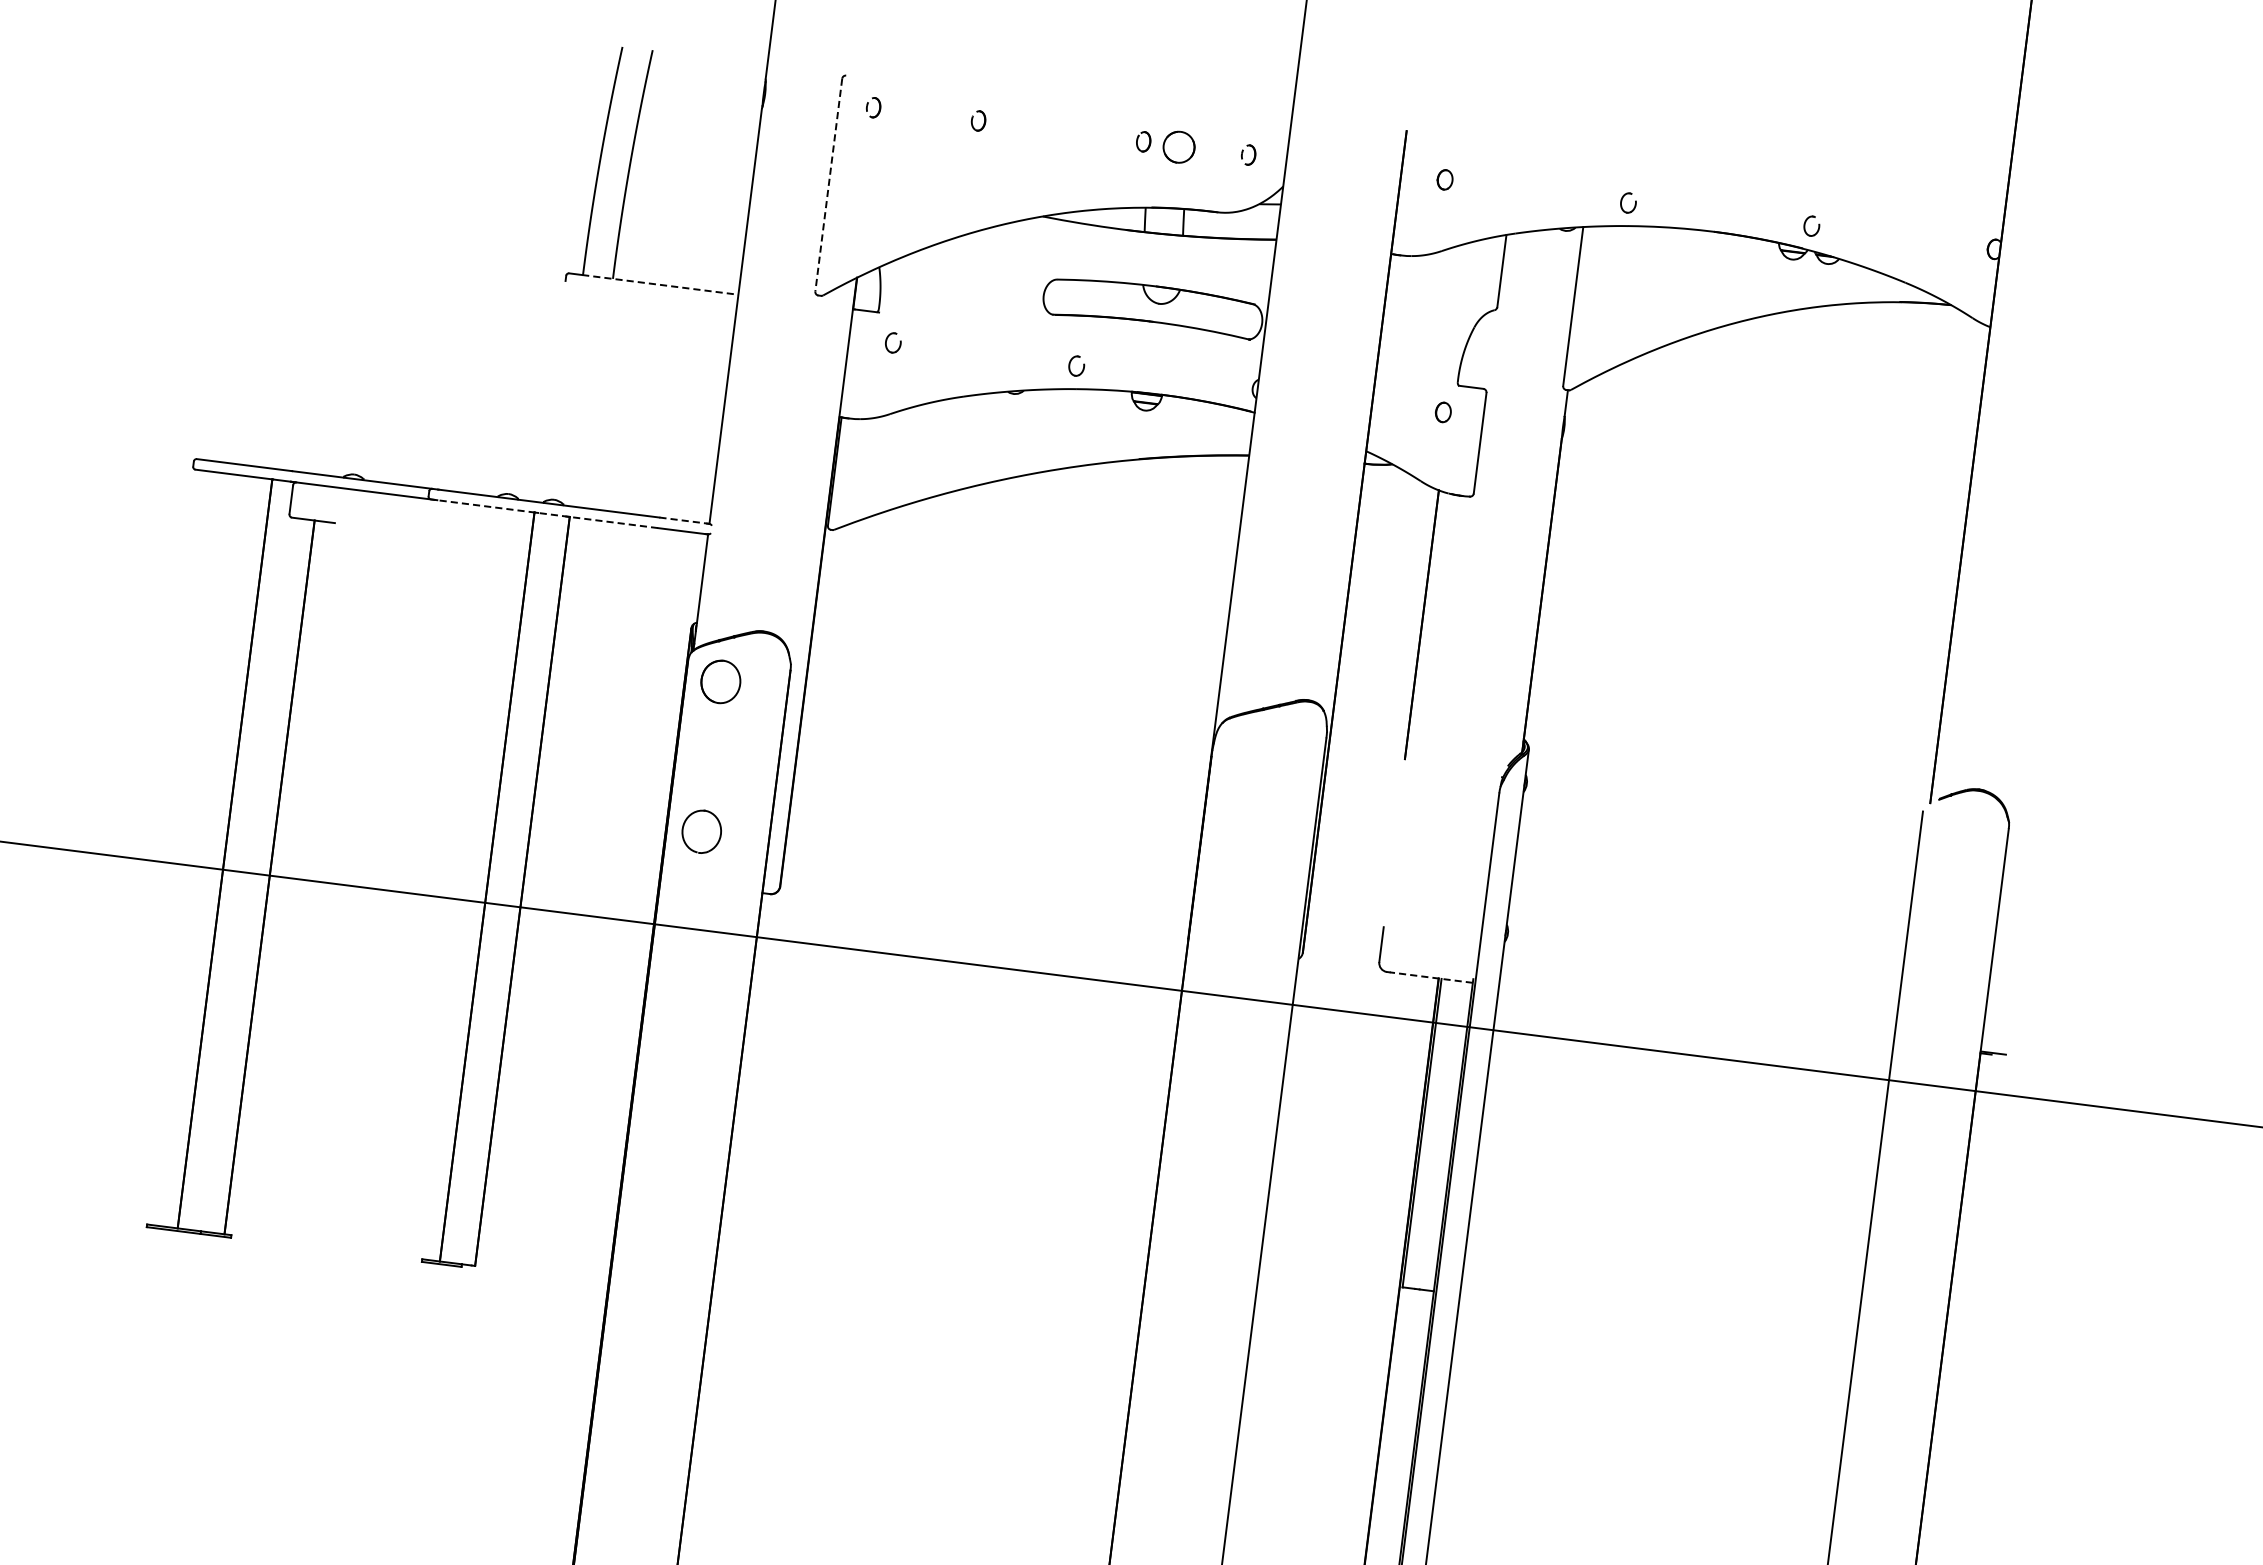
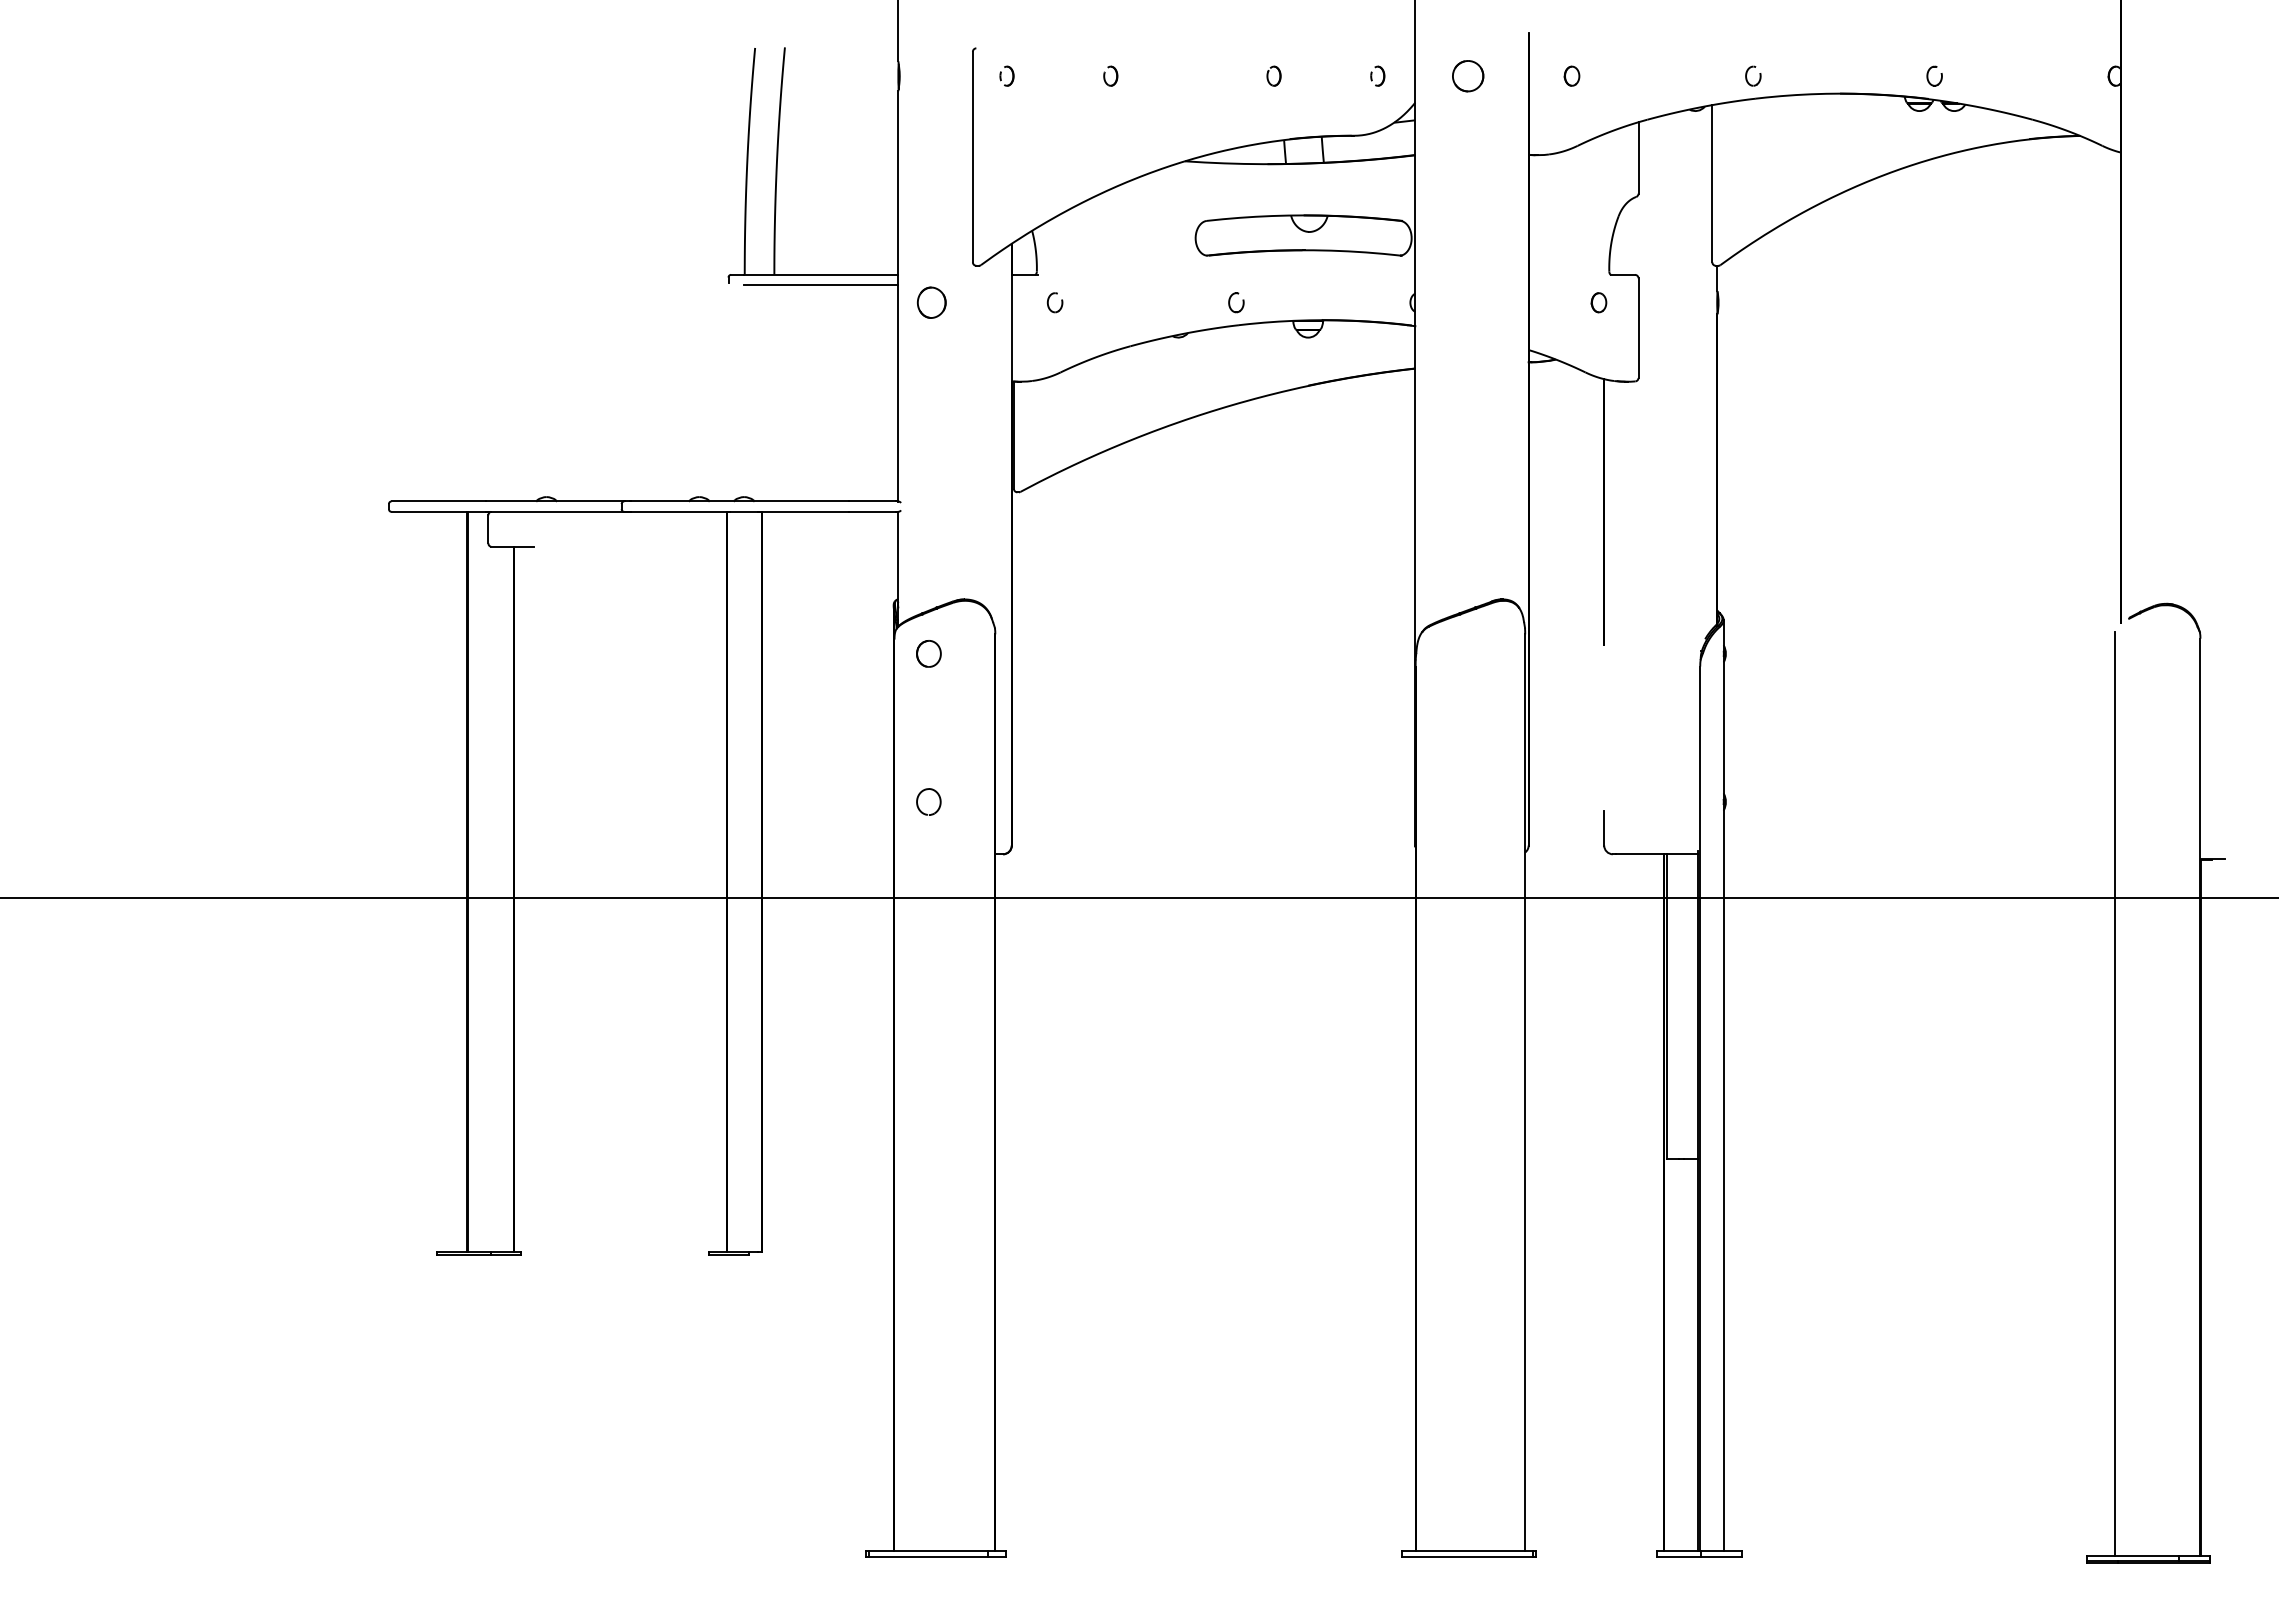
part: (1179, 147) -> (1468, 76), moved
line: (828, 185) -> (972, 157), dashed -> solid
line: (660, 284) -> (821, 274), dashed -> solid
line: (658, 295) -> (820, 285), added
part: (768, 326) -> (931, 302), added
line: (544, 513) -> (736, 511), dashed -> solid
line: (684, 520) -> (873, 501), dashed -> solid
part: (720, 681) -> (928, 653), size x0.62
part: (701, 831) -> (928, 801), size x0.62
line: (1431, 977) -> (1656, 854), dashed -> solid

